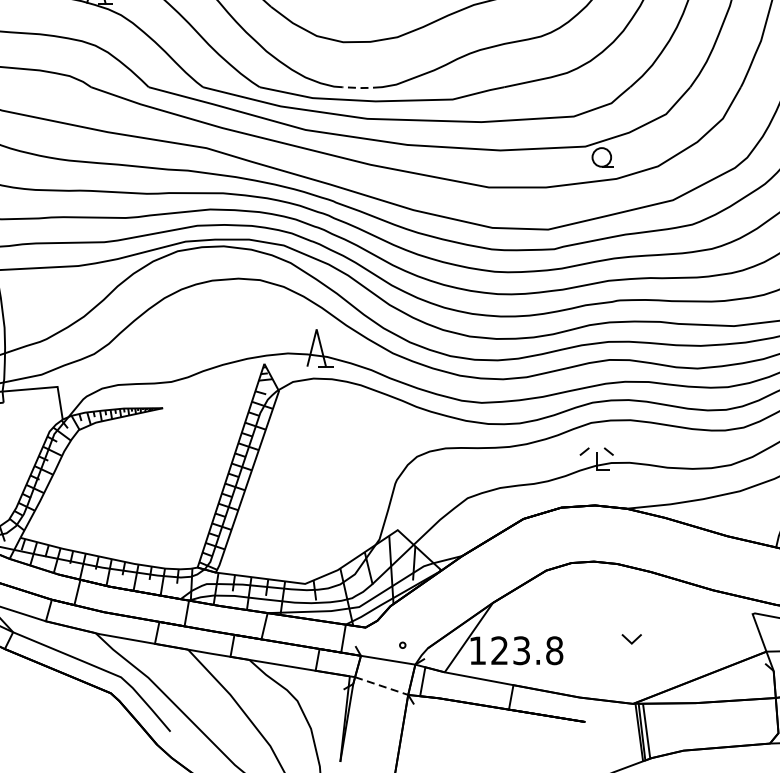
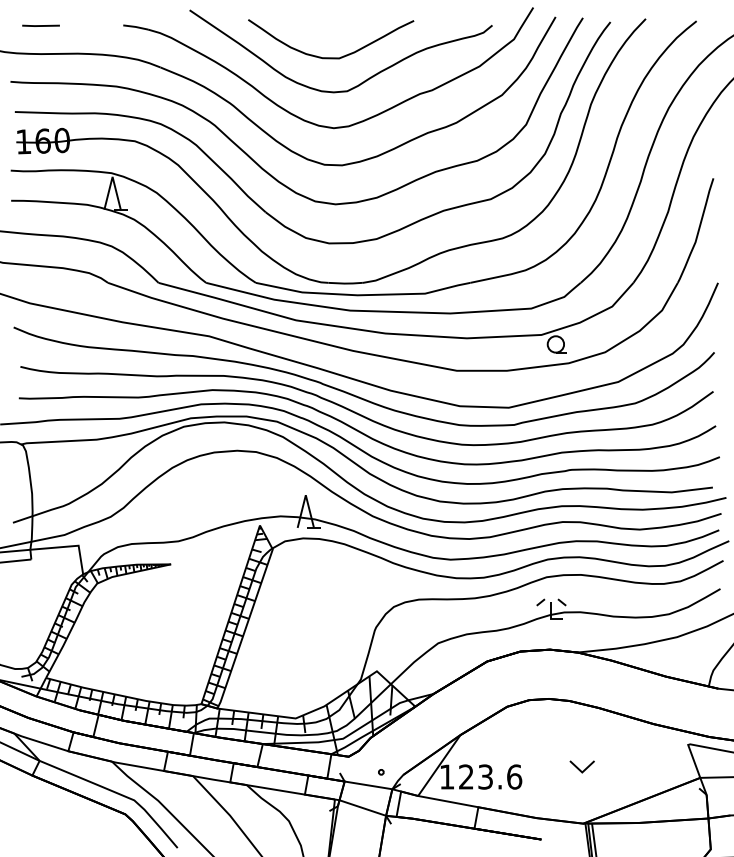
line: (361, 87) -> (345, 283), dashed -> solid
part: (631, 638) -> (581, 766), size x1.43
text: (554, 650) -> (514, 776), 123.8 -> 123.6
line: (381, 686) -> (362, 808), dashed -> solid

